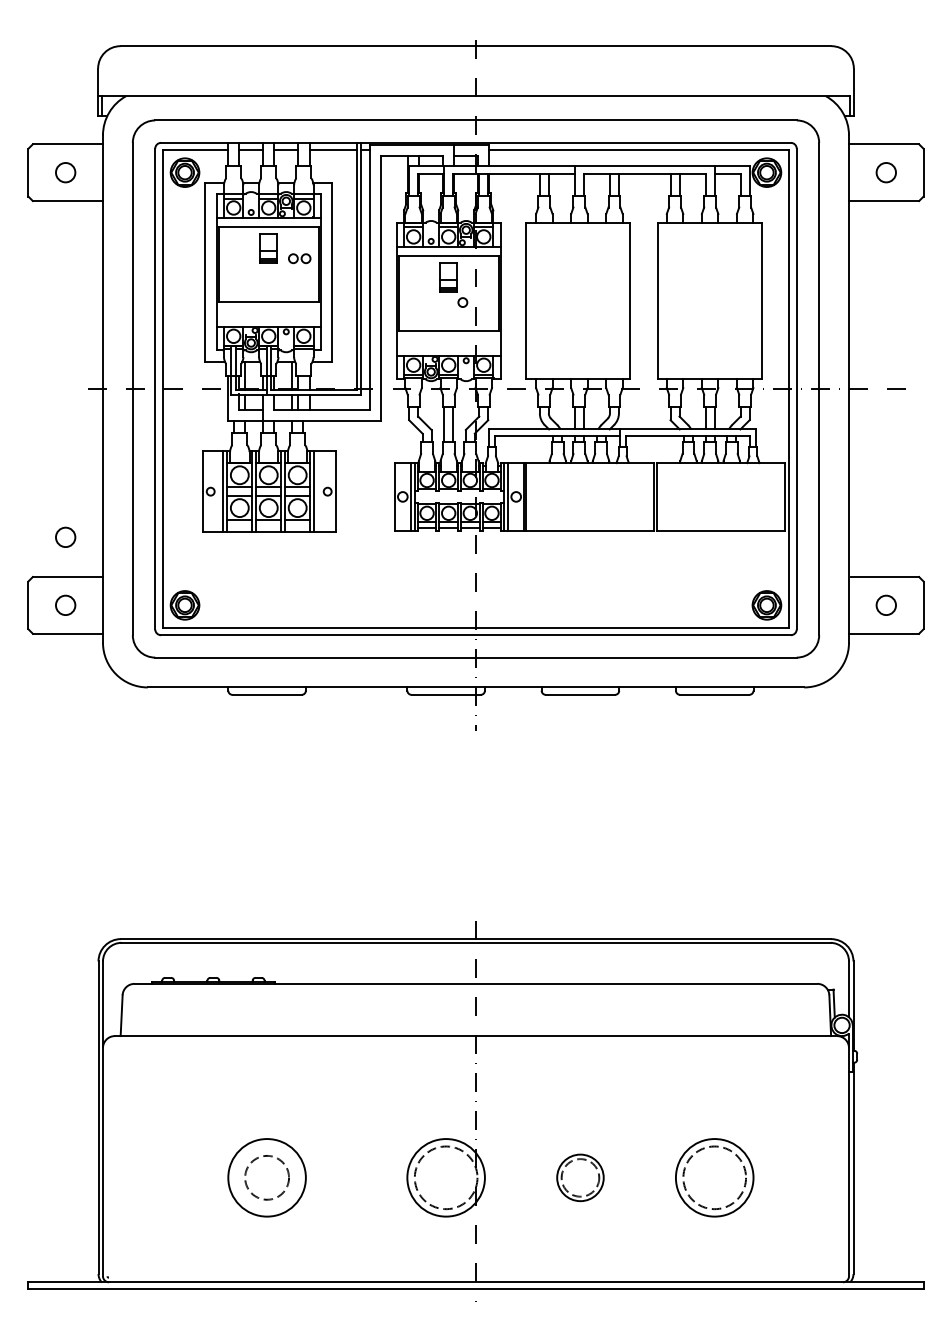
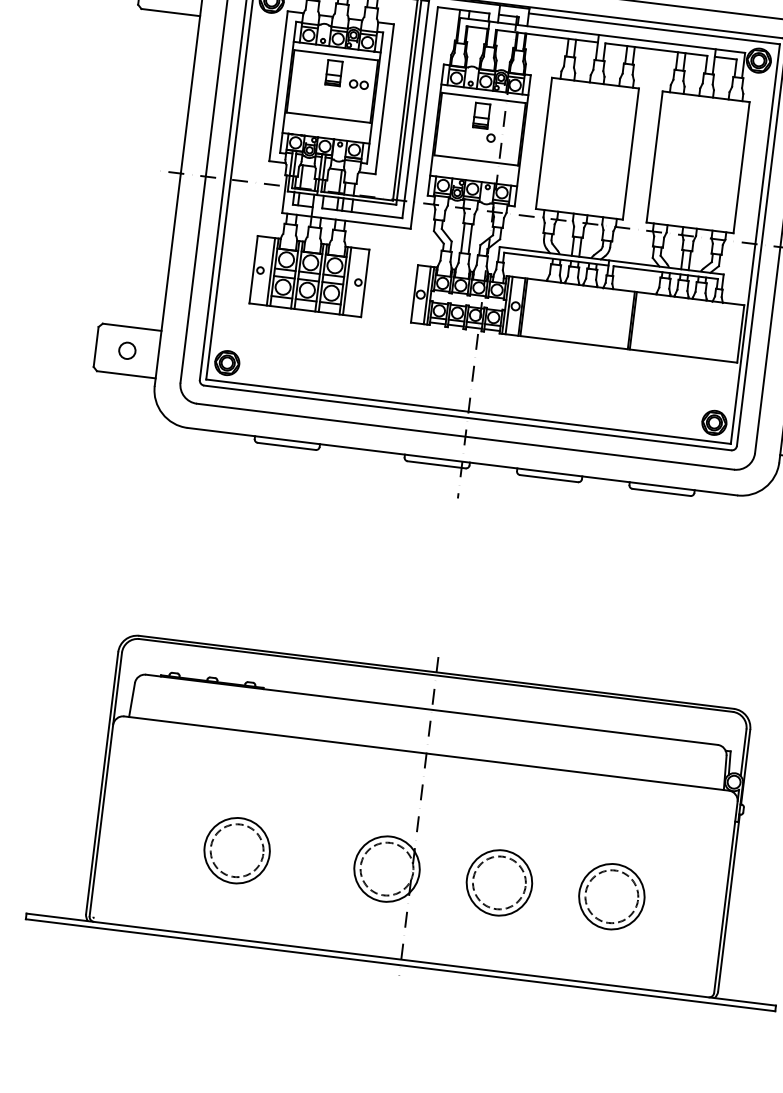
circle: (65, 536) -> (134, 293), removed
circle: (266, 1177) -> (236, 850), size x1.43
part: (580, 1177) -> (499, 882), size x1.67

